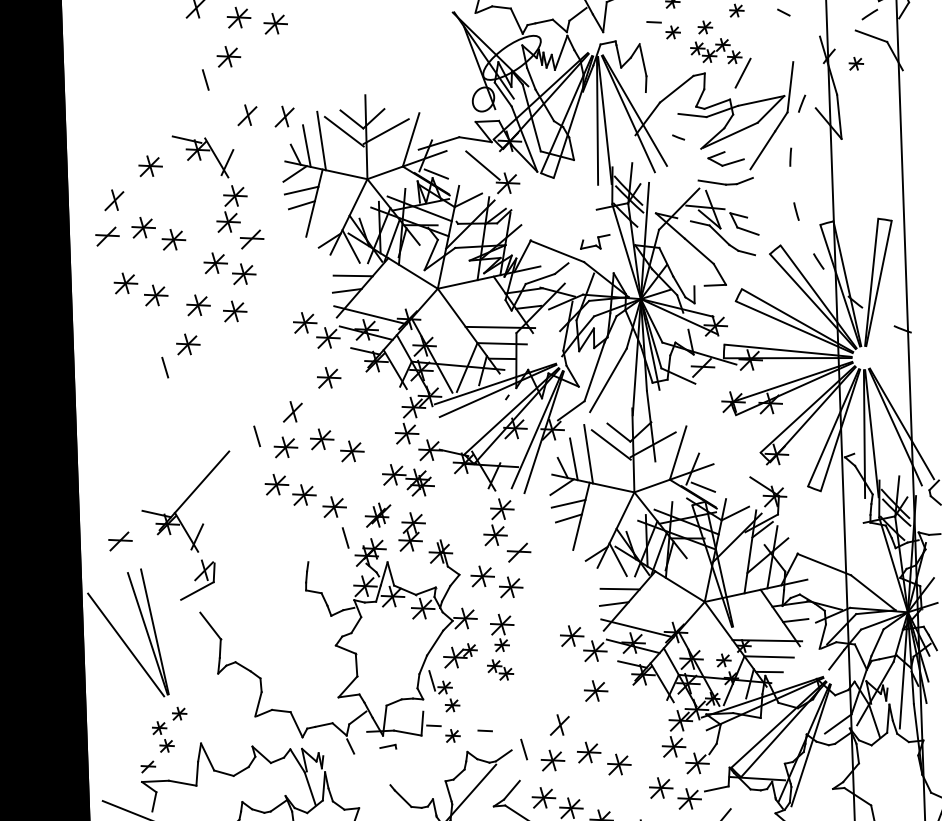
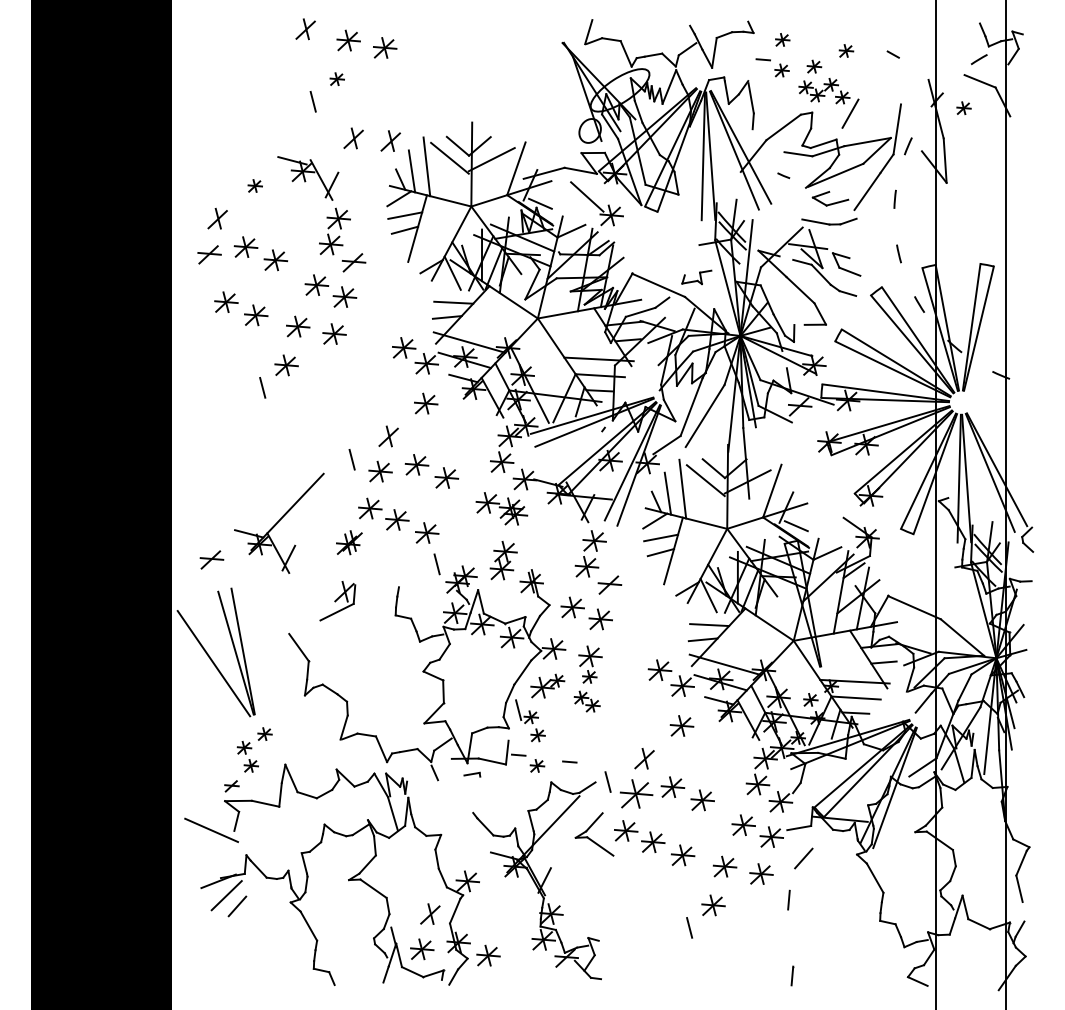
part: (229, 55) -> (337, 78), size x0.6
part: (150, 165) -> (255, 185), size x0.6
part: (378, 514) -> (349, 542), moved
part: (197, 580) -> (337, 601), moved
part: (552, 760) -> (636, 793), size x1.4

